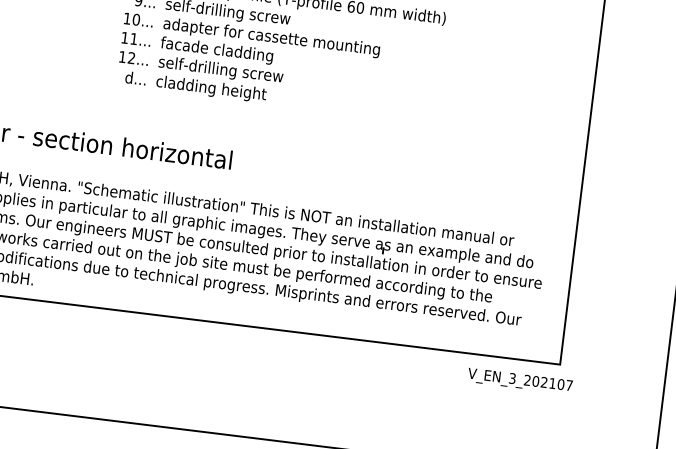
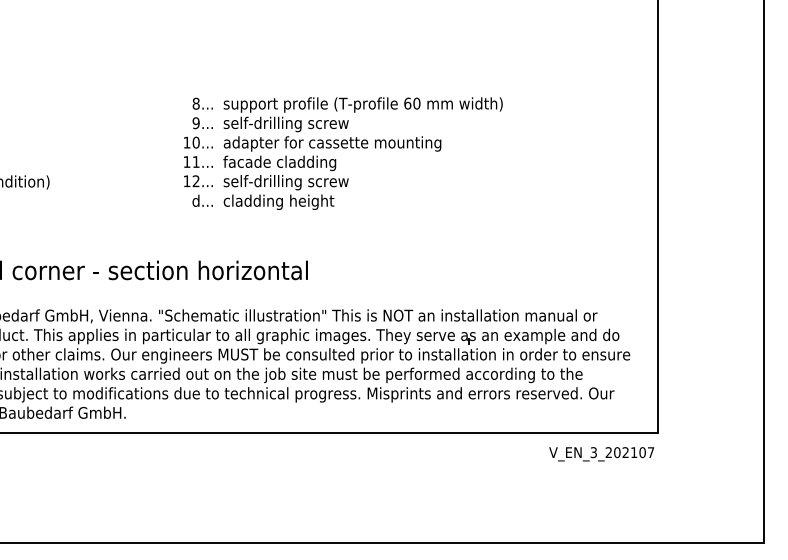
text: (519, 381) -> (601, 454), moved

